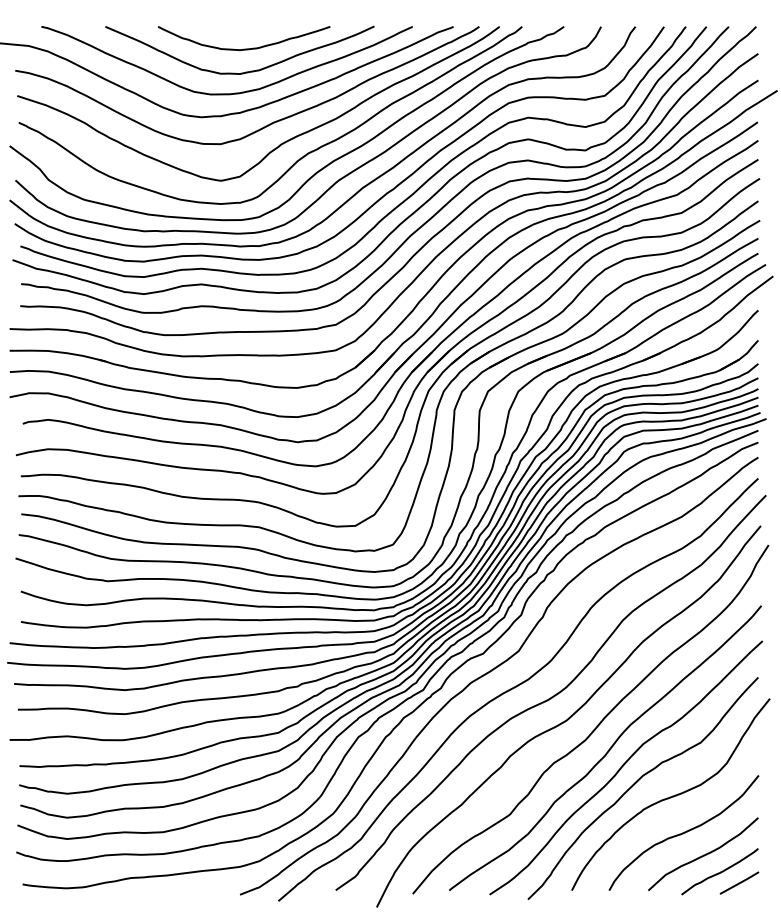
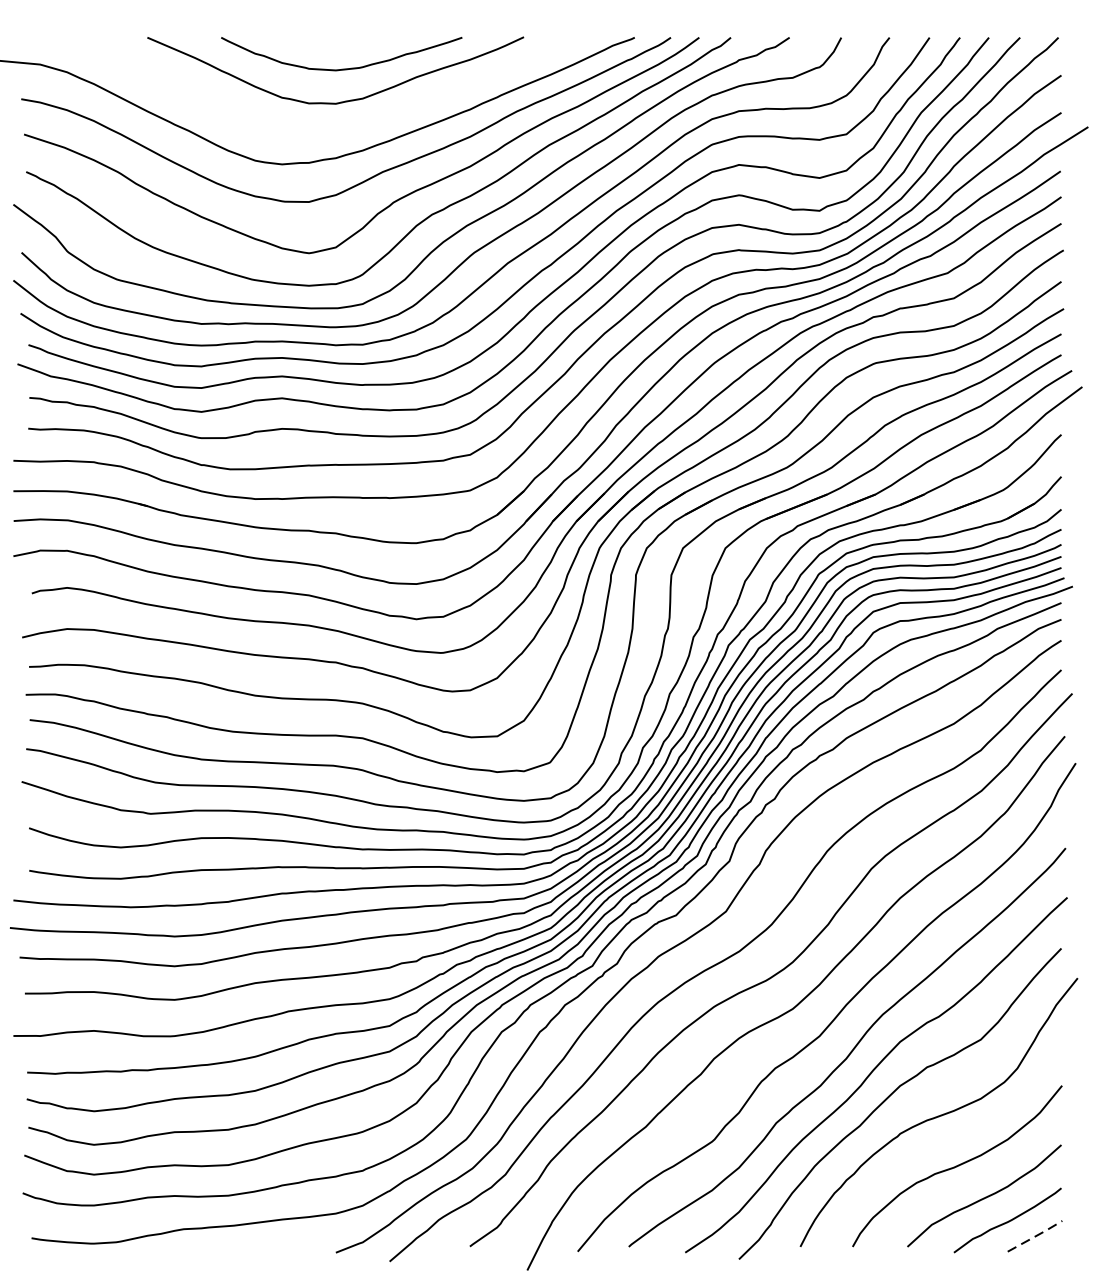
curve: (234, 92) -> (328, 129), removed
line: (740, 882) -> (1036, 1235), solid -> dashed

